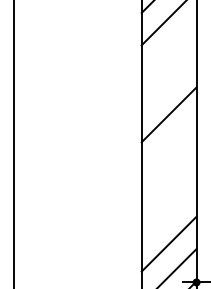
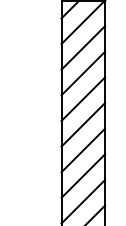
line: (168, 49) -> (82, 47), added
line: (168, 82) -> (82, 73), added
line: (168, 146) -> (82, 124), added
line: (168, 179) -> (82, 150), added
line: (168, 211) -> (82, 175), added

